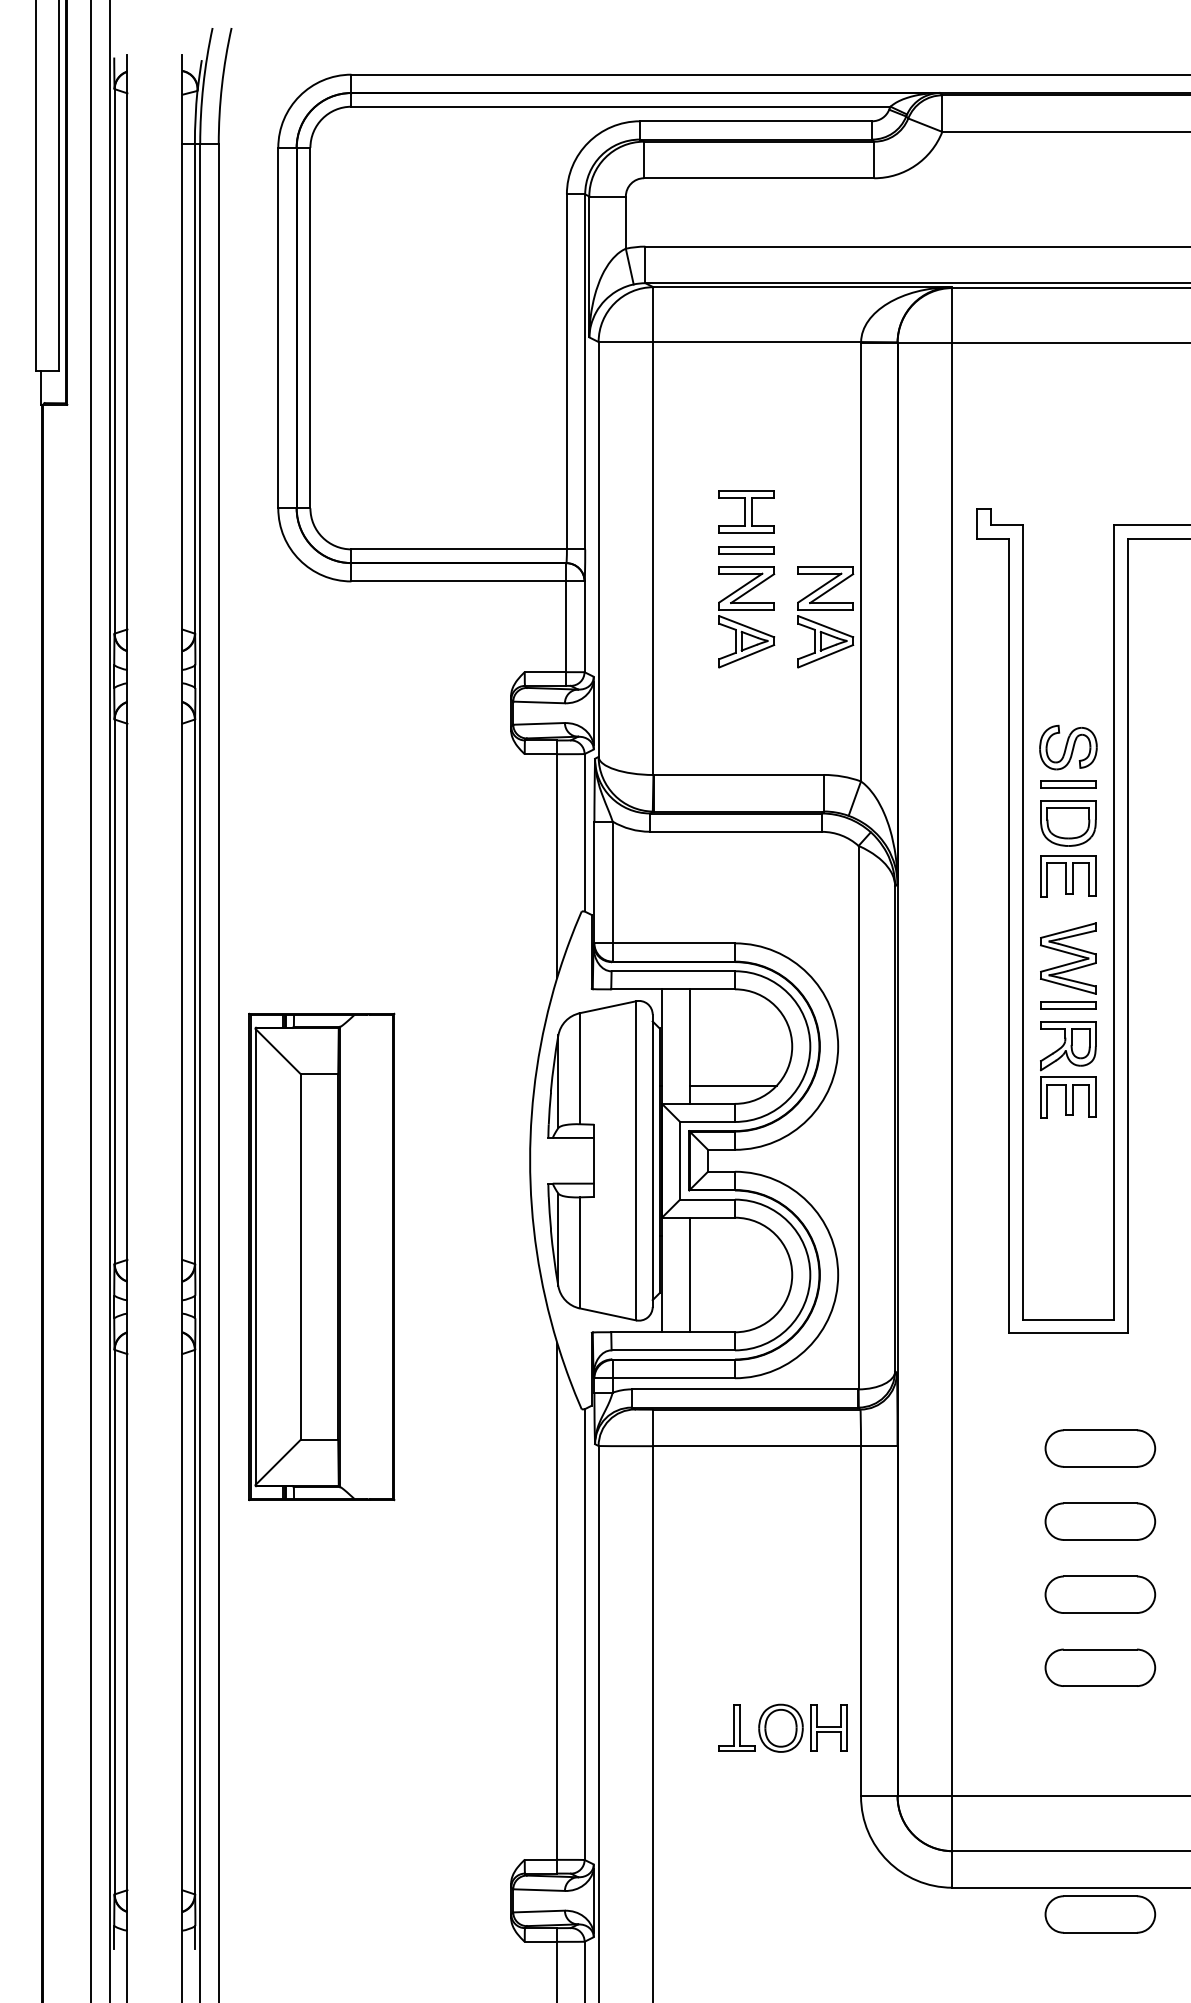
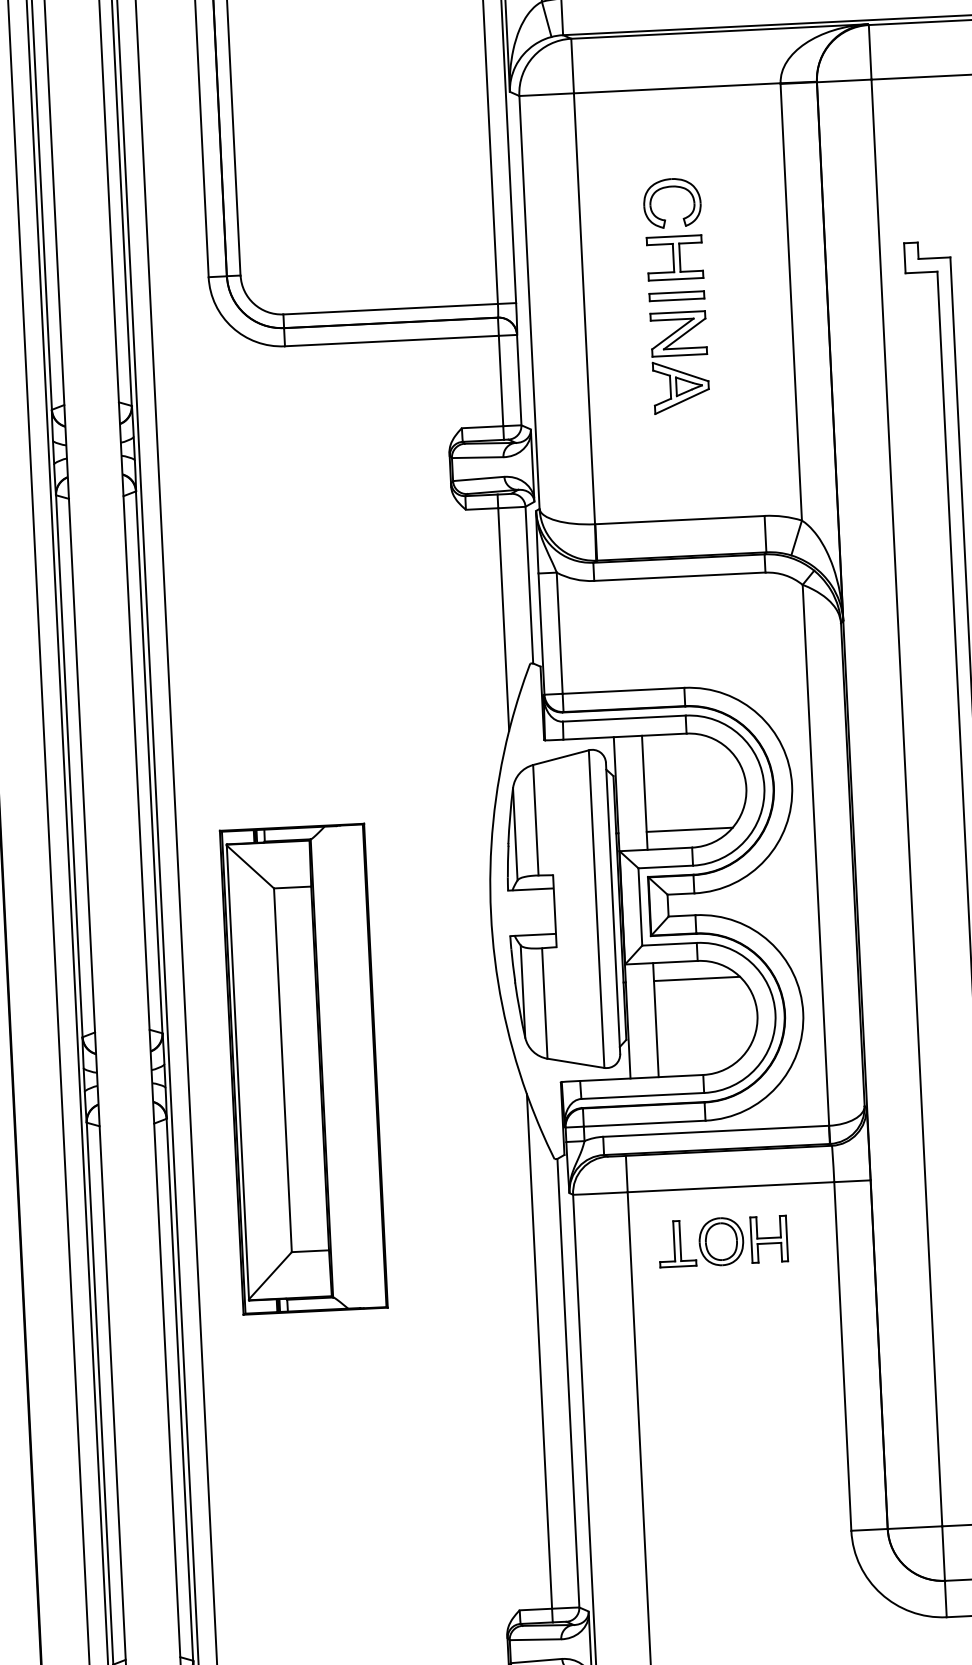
part: (746, 441) -> (671, 187), added
part: (825, 610) -> (758, 352), removed
line: (733, 1235) -> (697, 978), added
part: (321, 1256) -> (303, 1068), moved
part: (782, 1727) -> (722, 1240), moved

